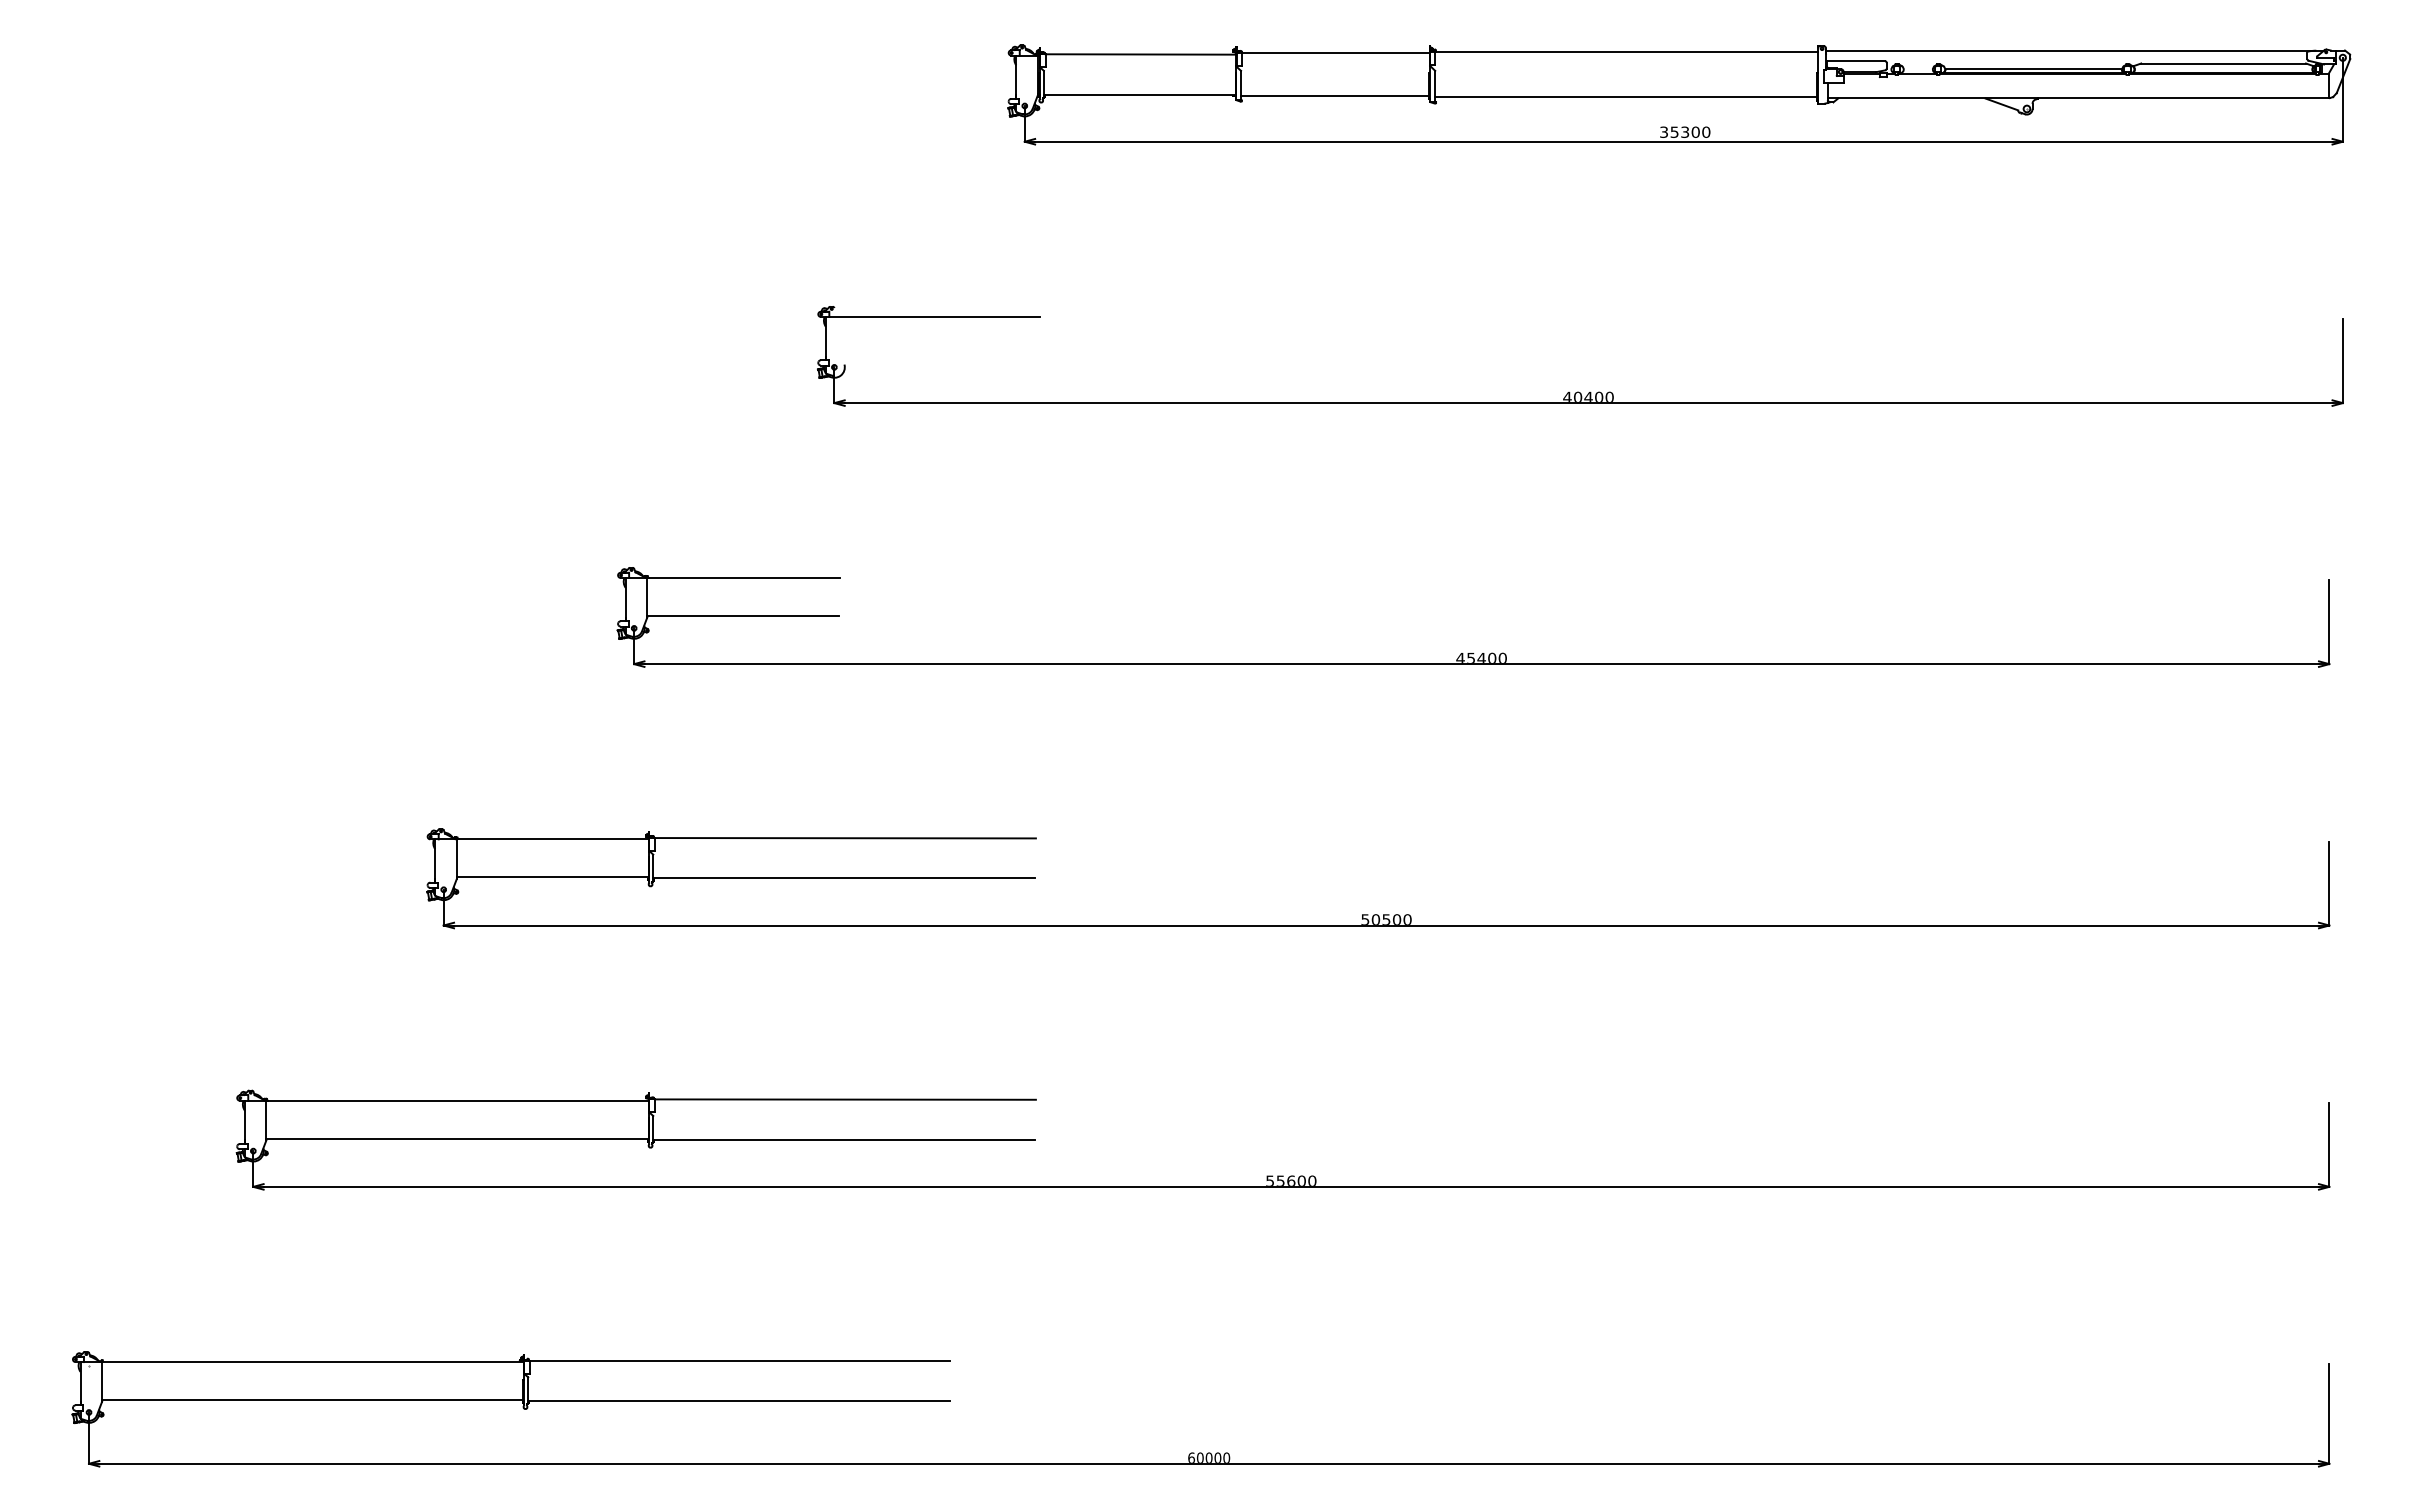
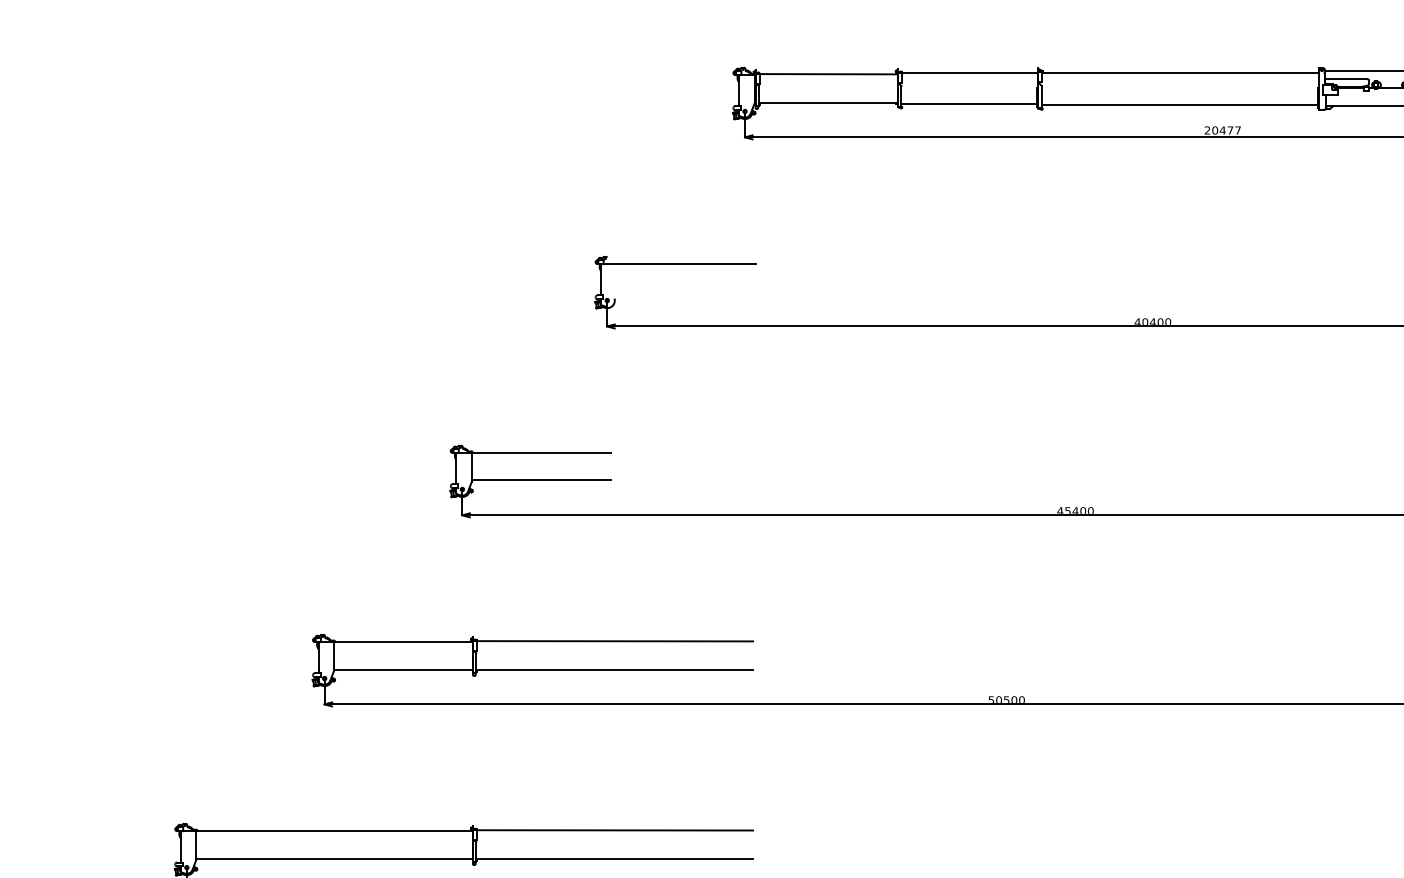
text: (1685, 131) -> (1223, 129), 35300 -> 20477

